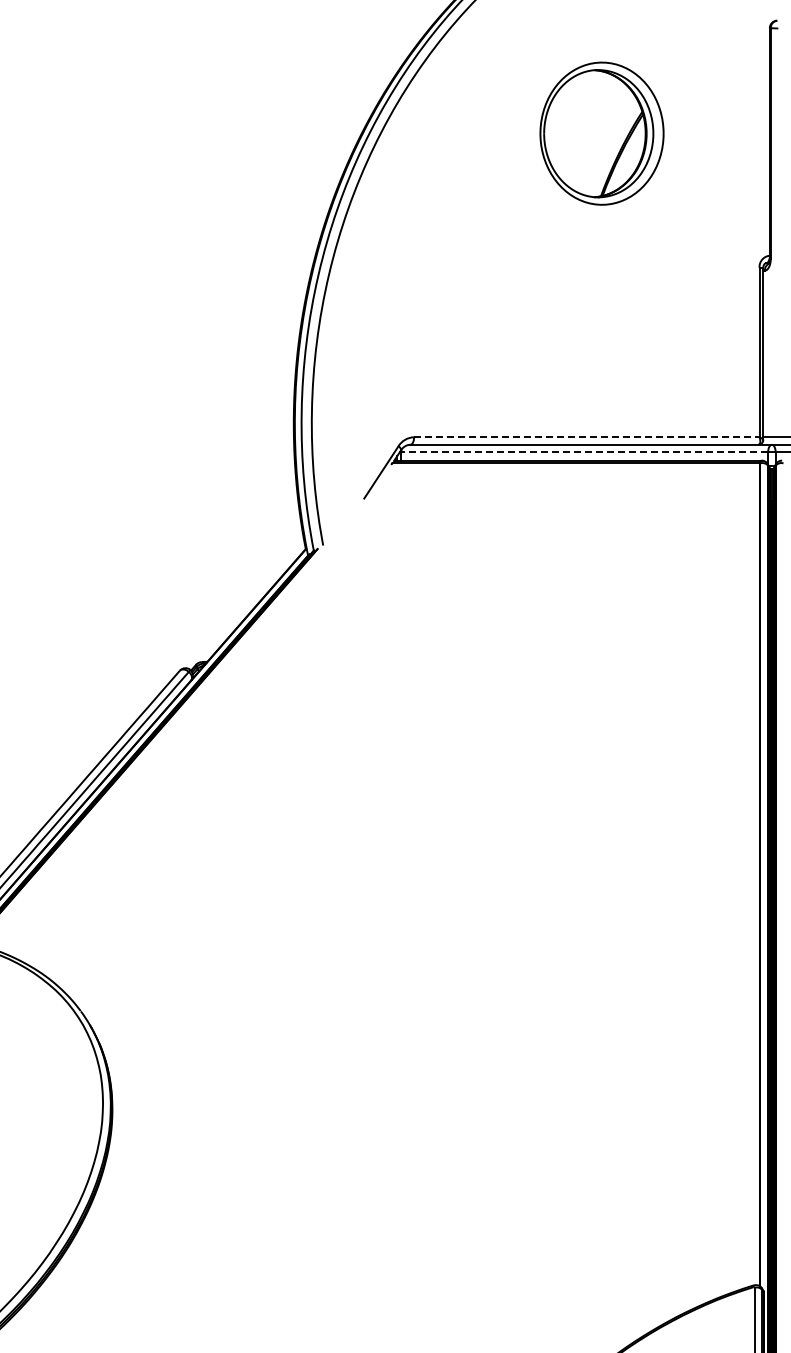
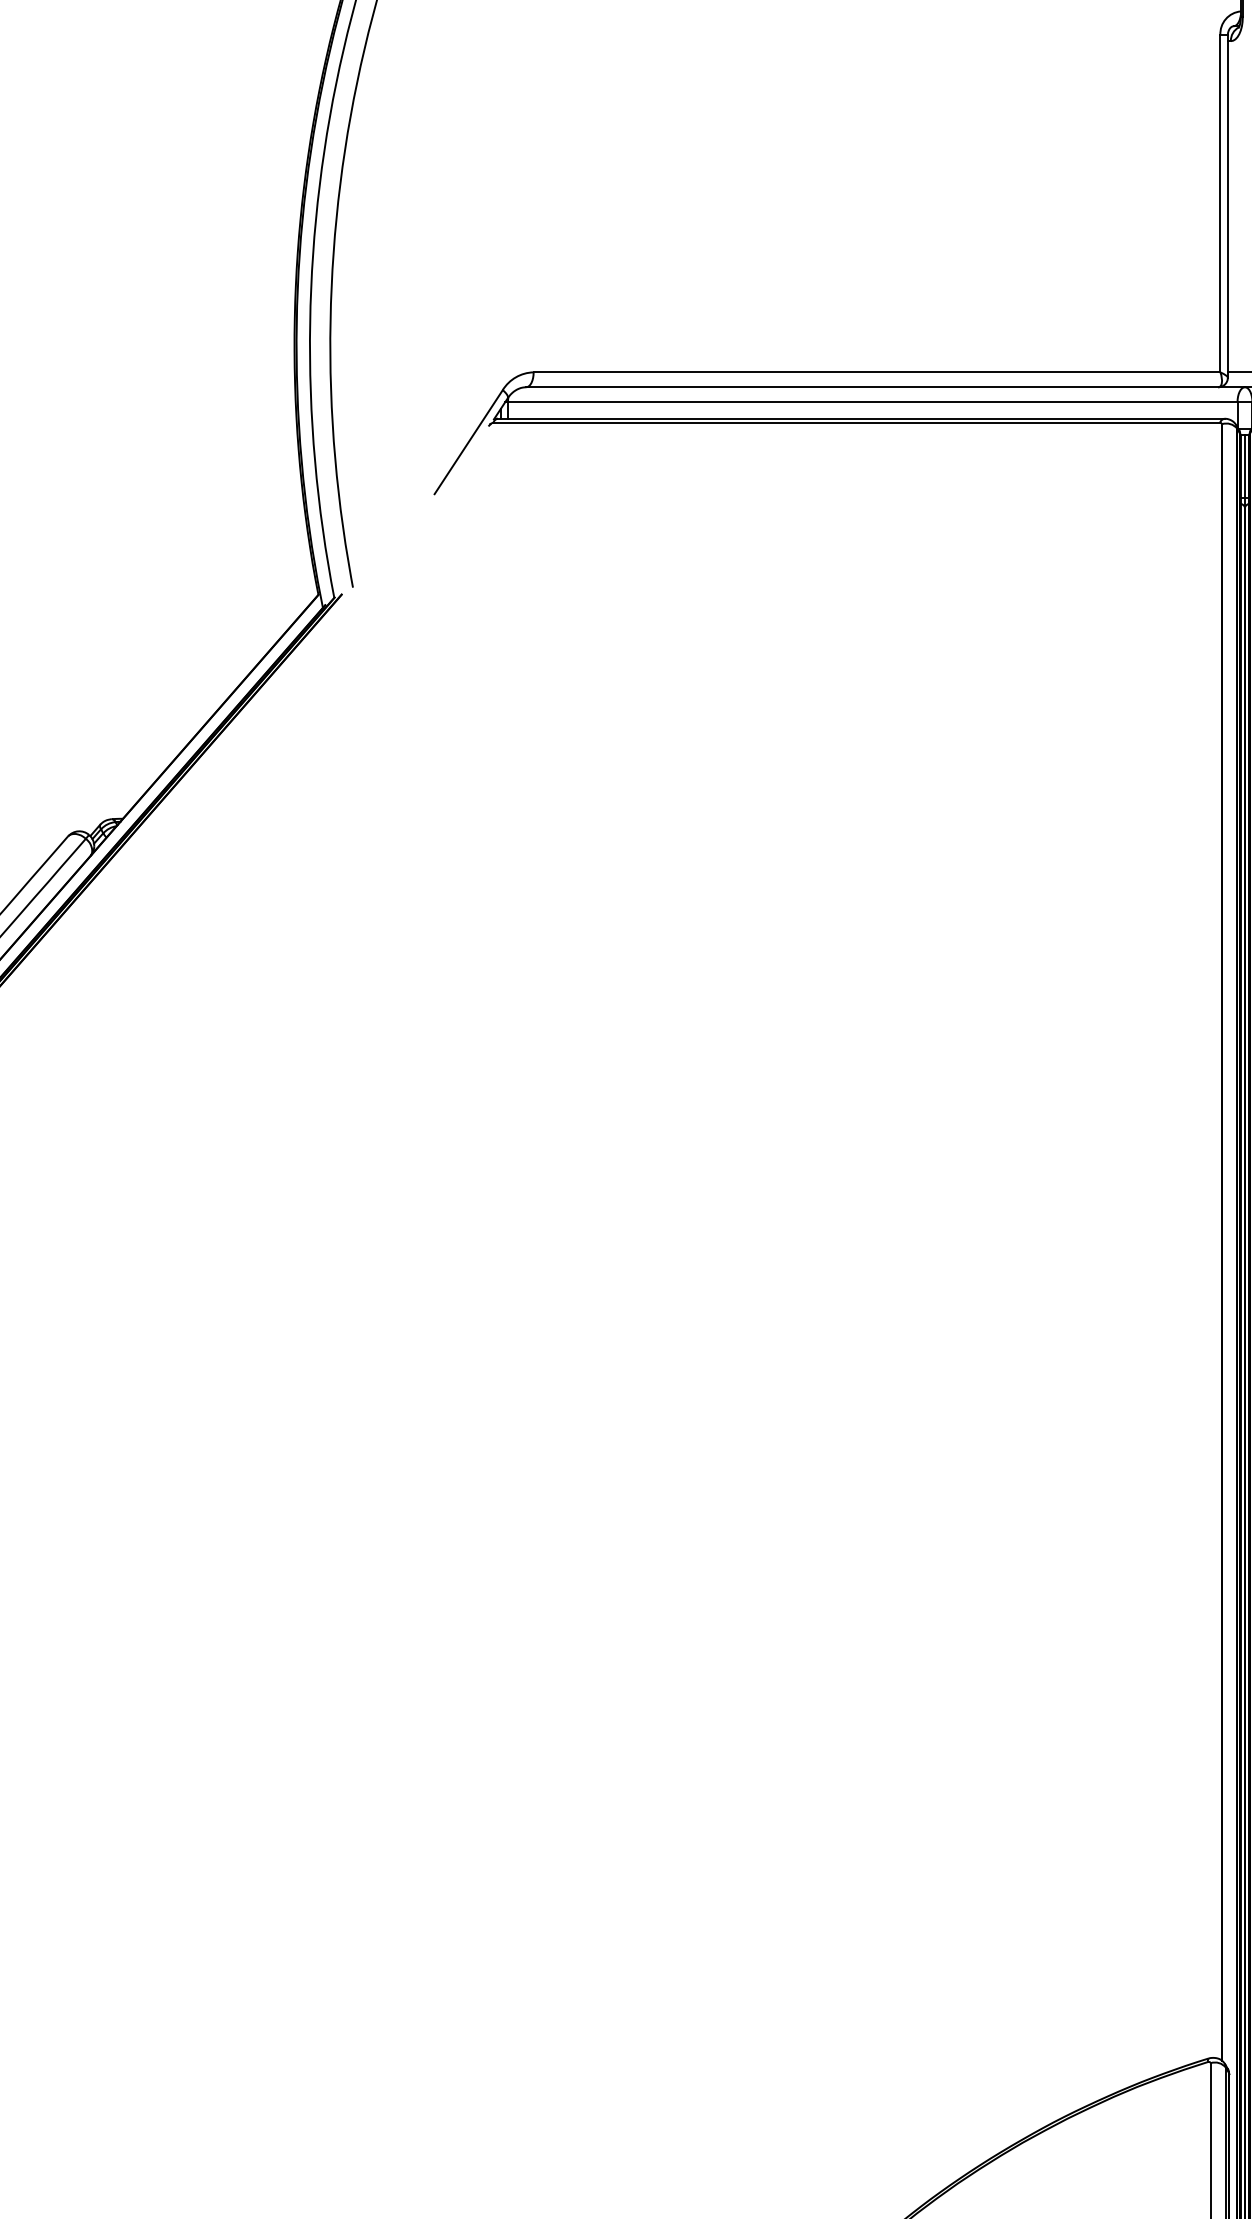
line: (586, 437) -> (876, 372), dashed -> solid
line: (584, 452) -> (872, 402), dashed -> solid

